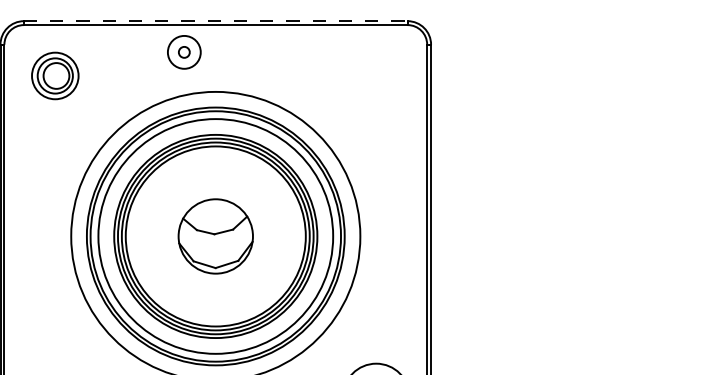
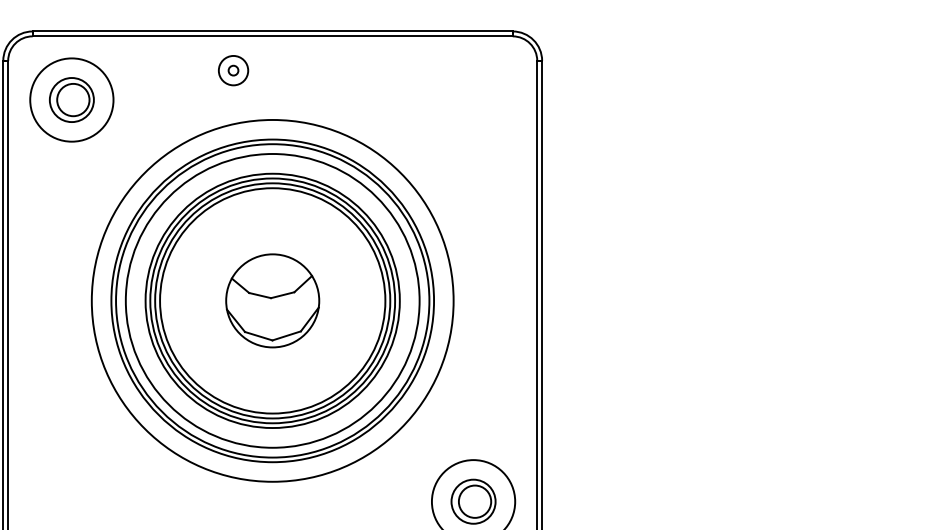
line: (216, 21) -> (273, 31), dashed -> solid
part: (184, 52) -> (233, 70), size x0.71
circle: (55, 75) -> (71, 99), size x1.43

